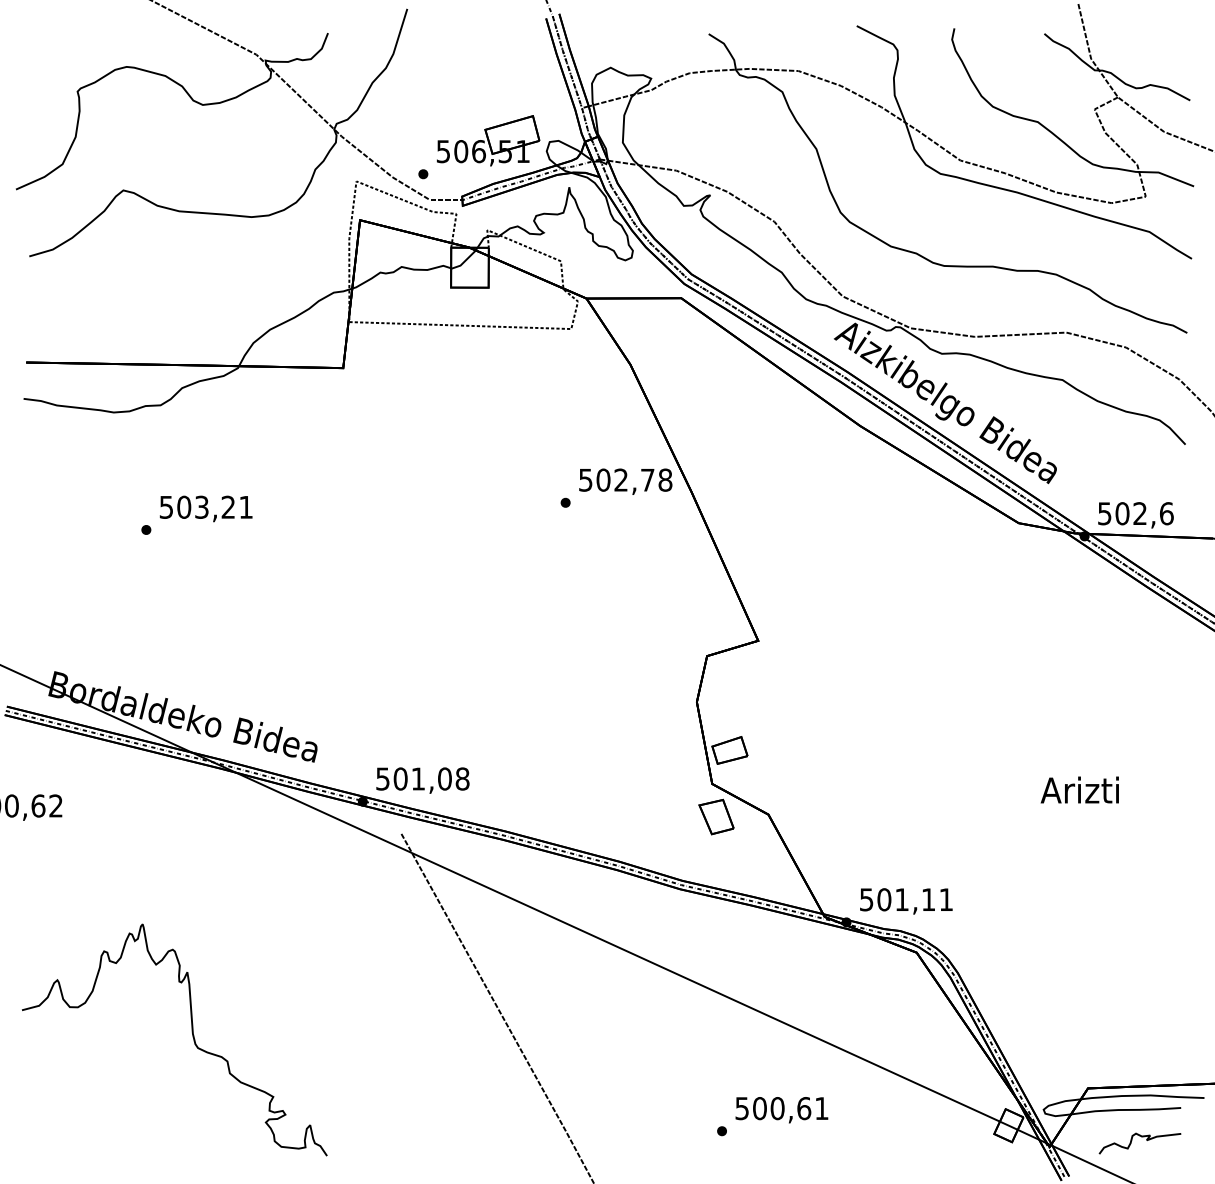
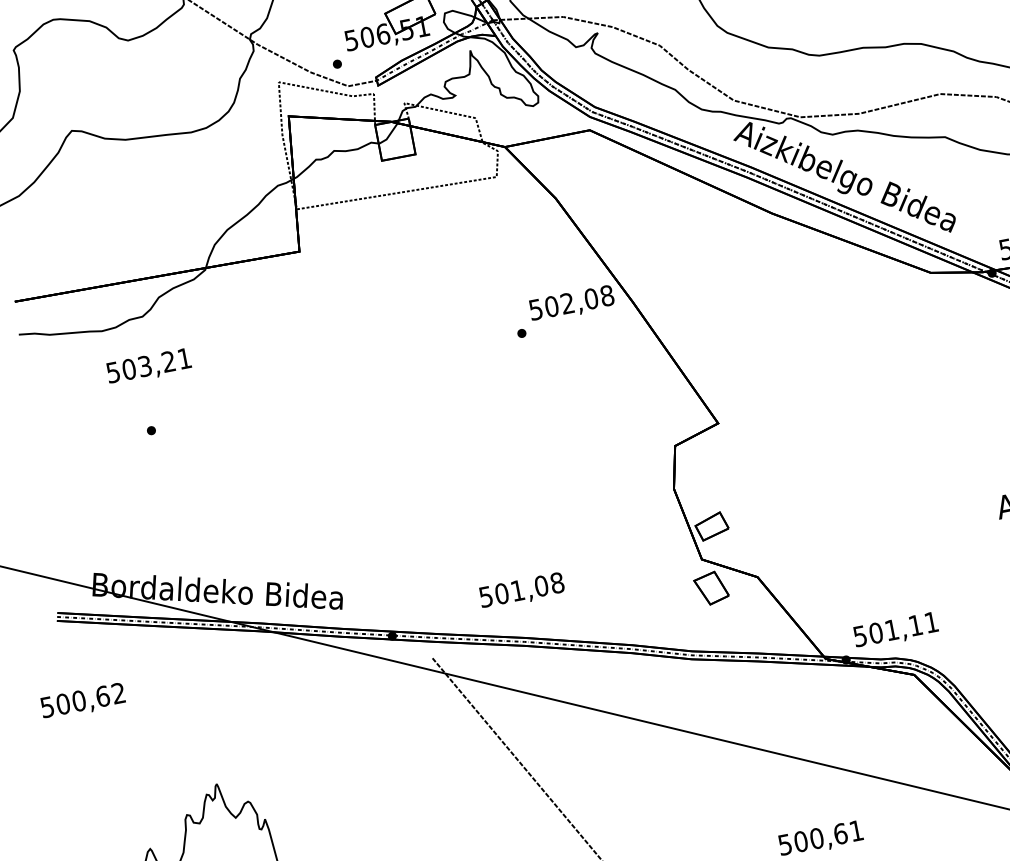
text: (647, 479) -> (591, 298), 502,78 -> 502,08
text: (205, 508) -> (148, 366), moved
text: (422, 780) -> (521, 591), moved

